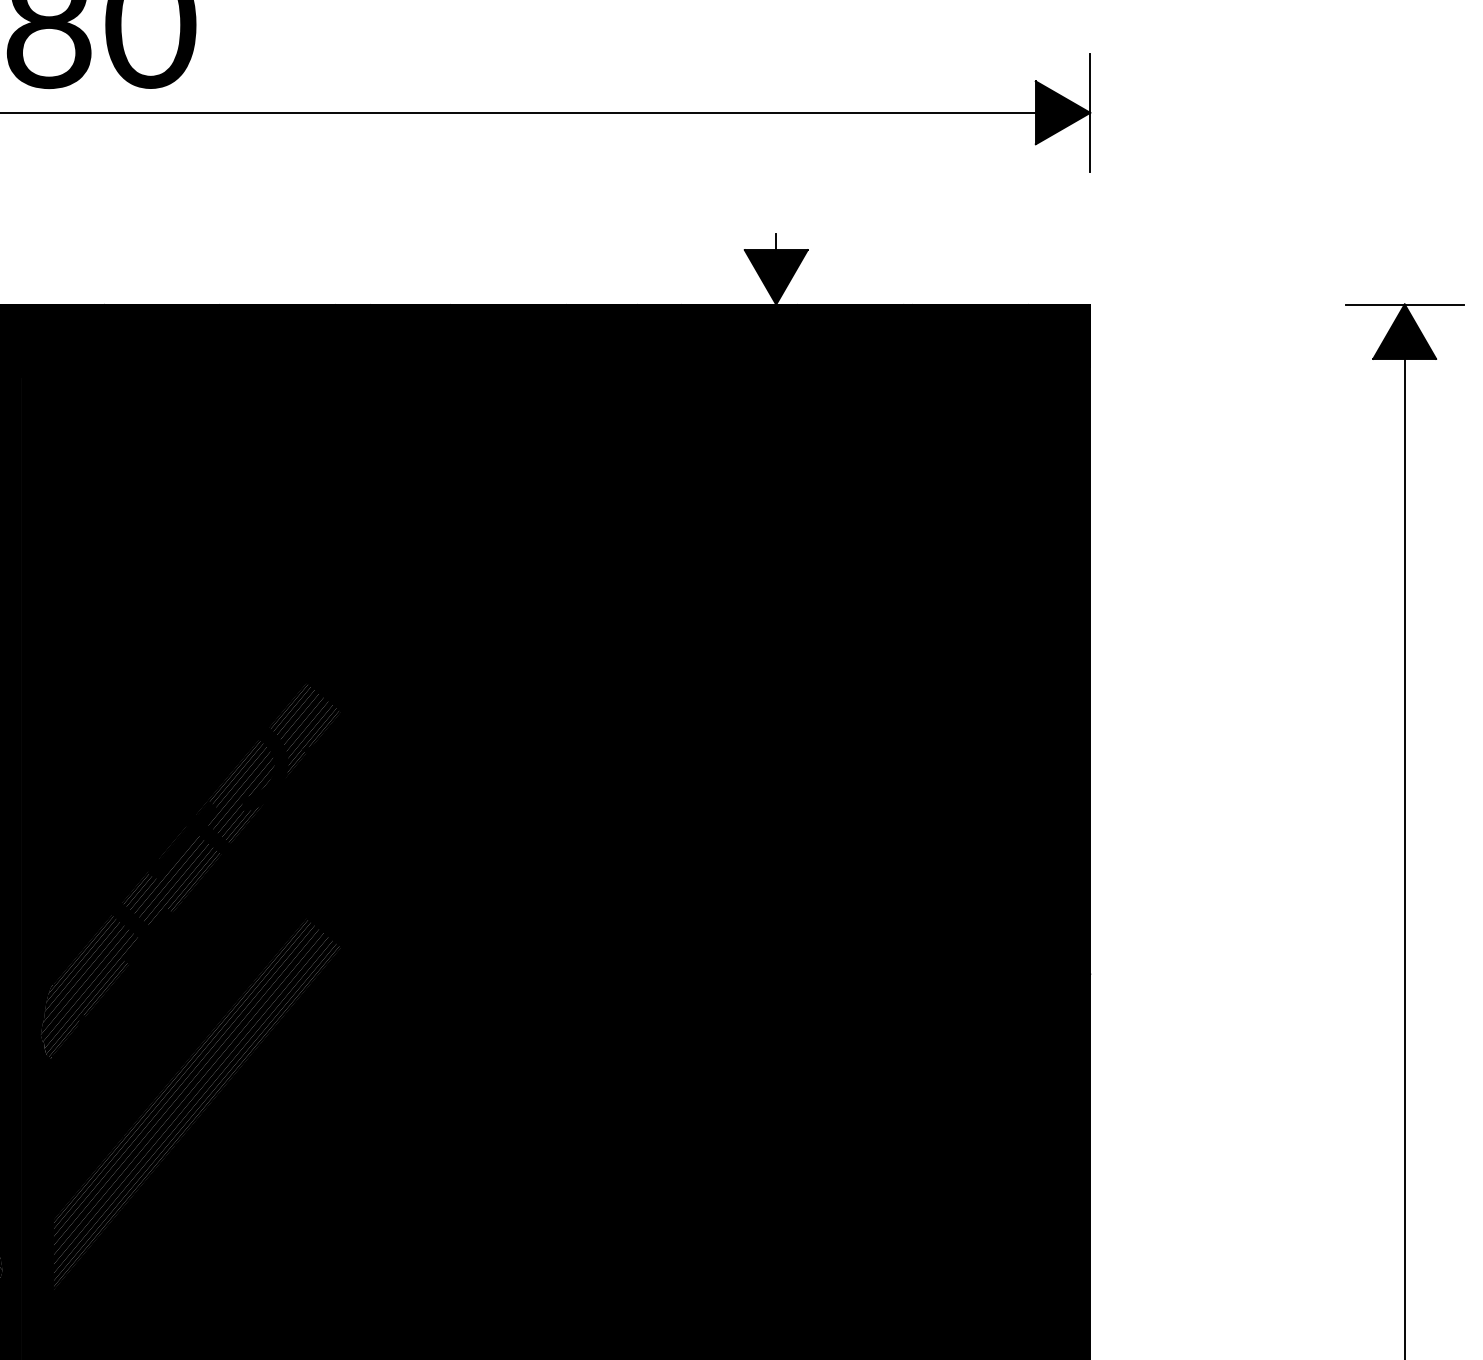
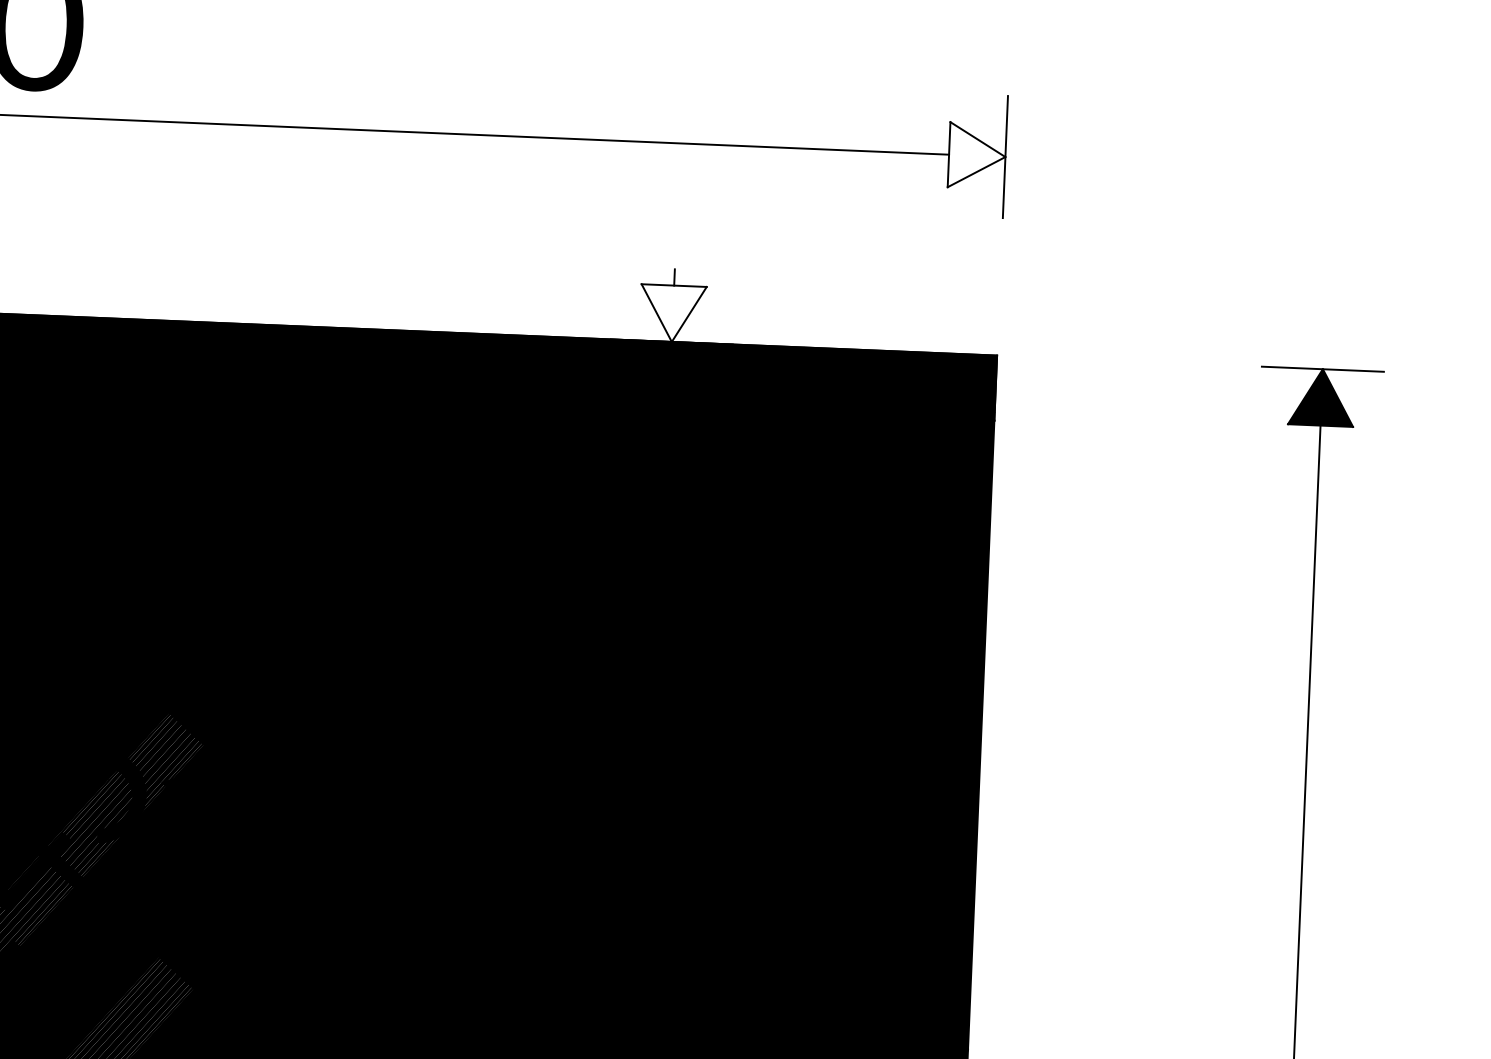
fill: (1062, 112) -> (976, 155), removed
fill: (775, 277) -> (672, 313), removed

